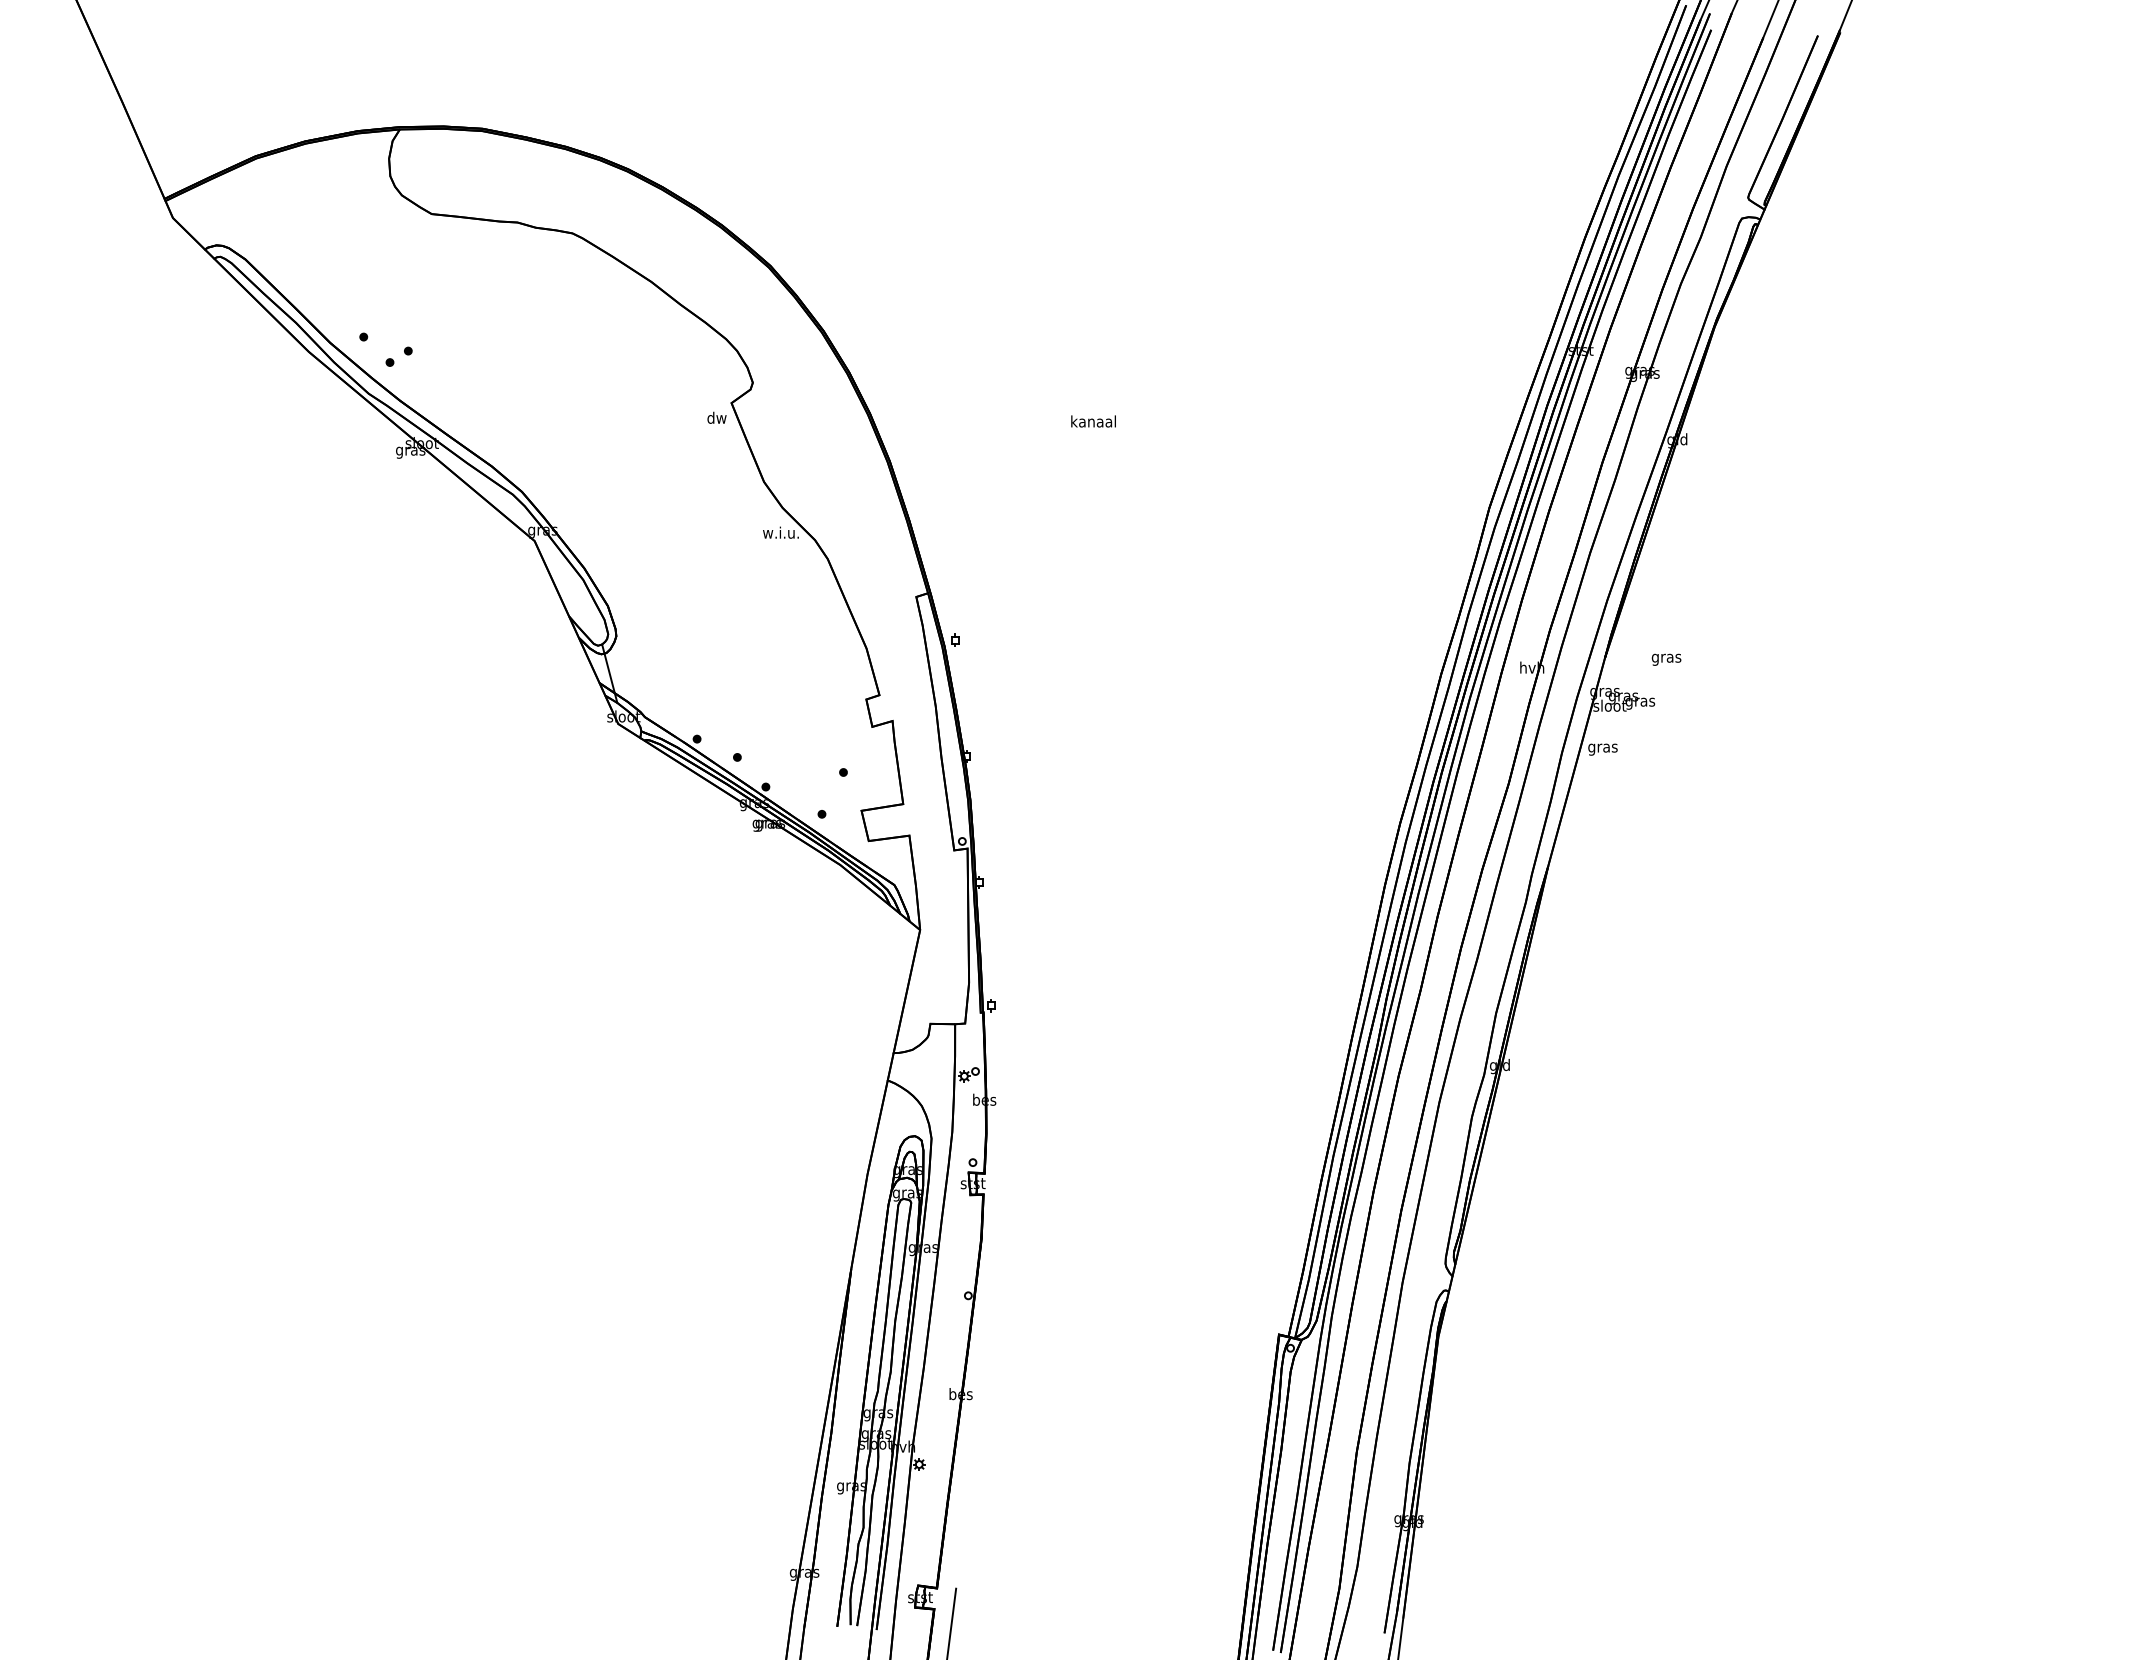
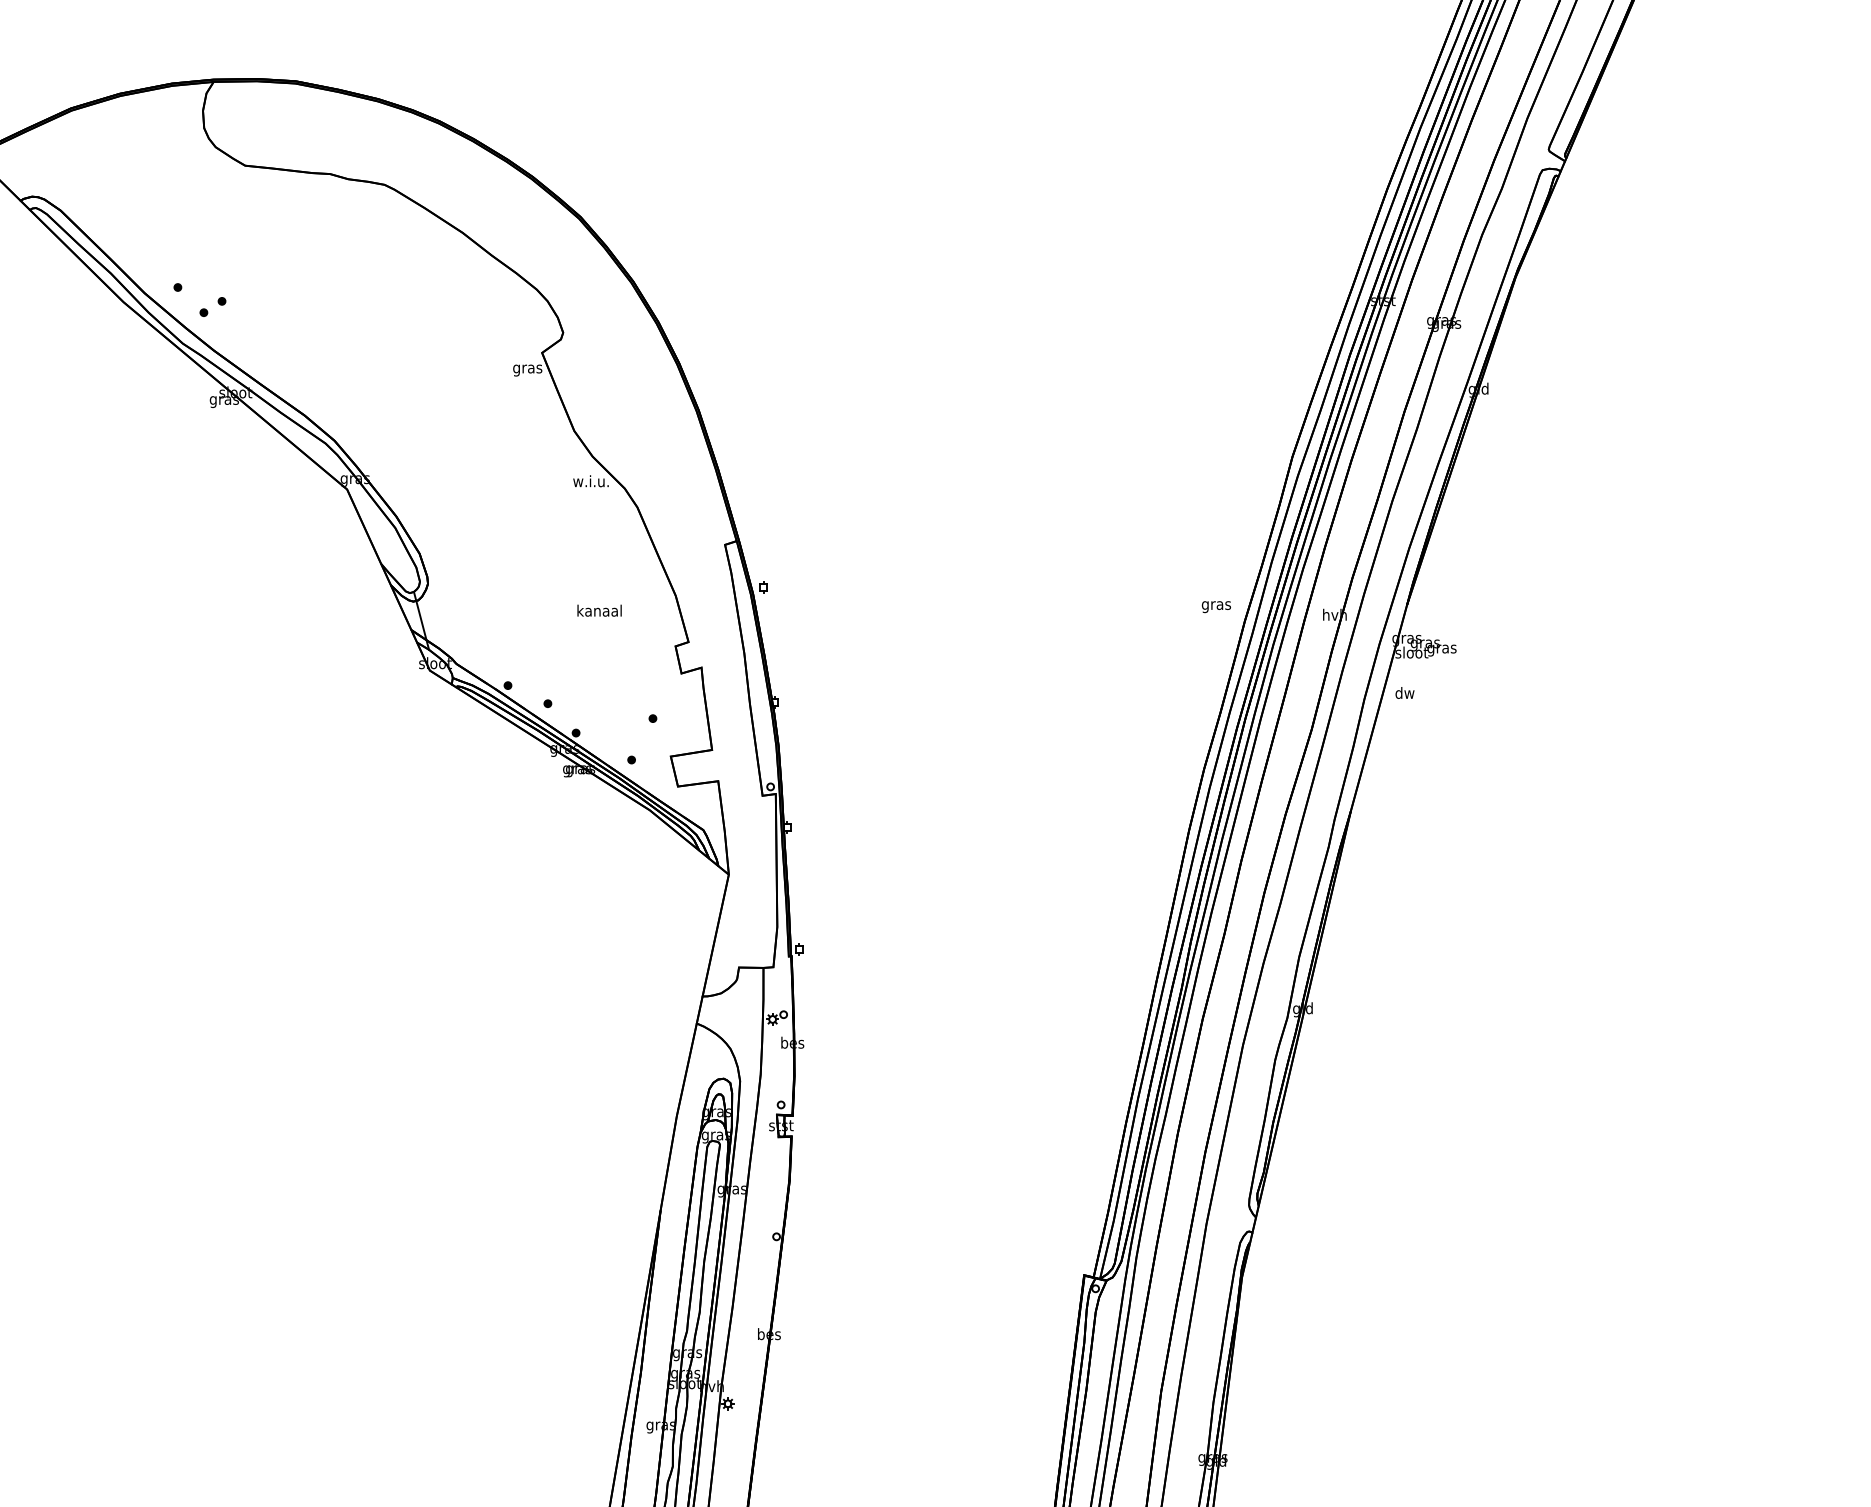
text: (716, 418) -> (527, 368), dw -> gras
text: (1093, 421) -> (599, 610), moved
text: (1666, 659) -> (1216, 606), moved
text: (1602, 747) -> (1404, 693), gras -> dw

